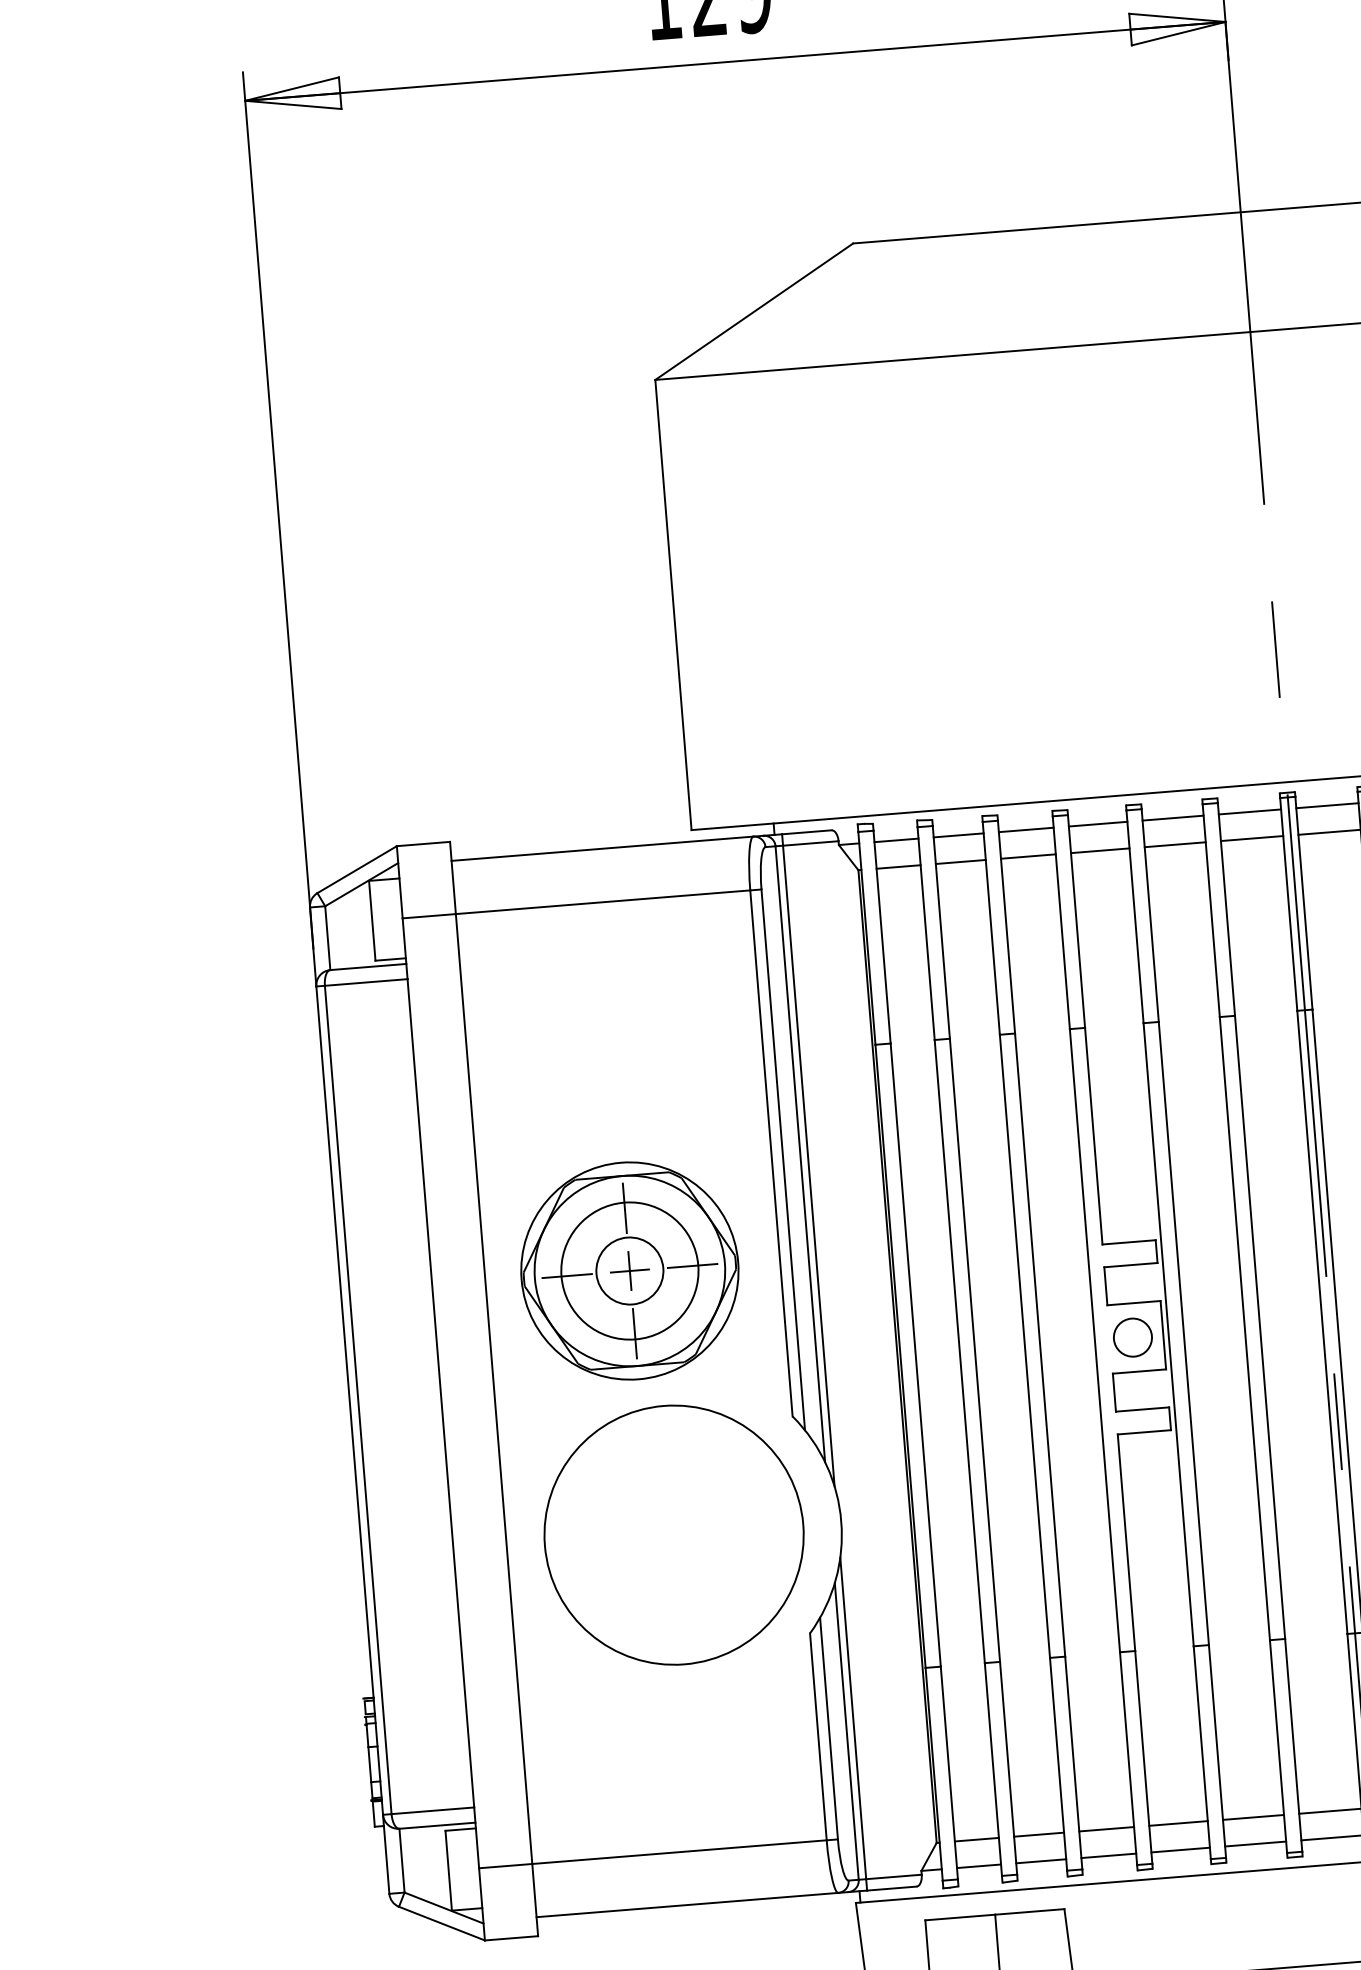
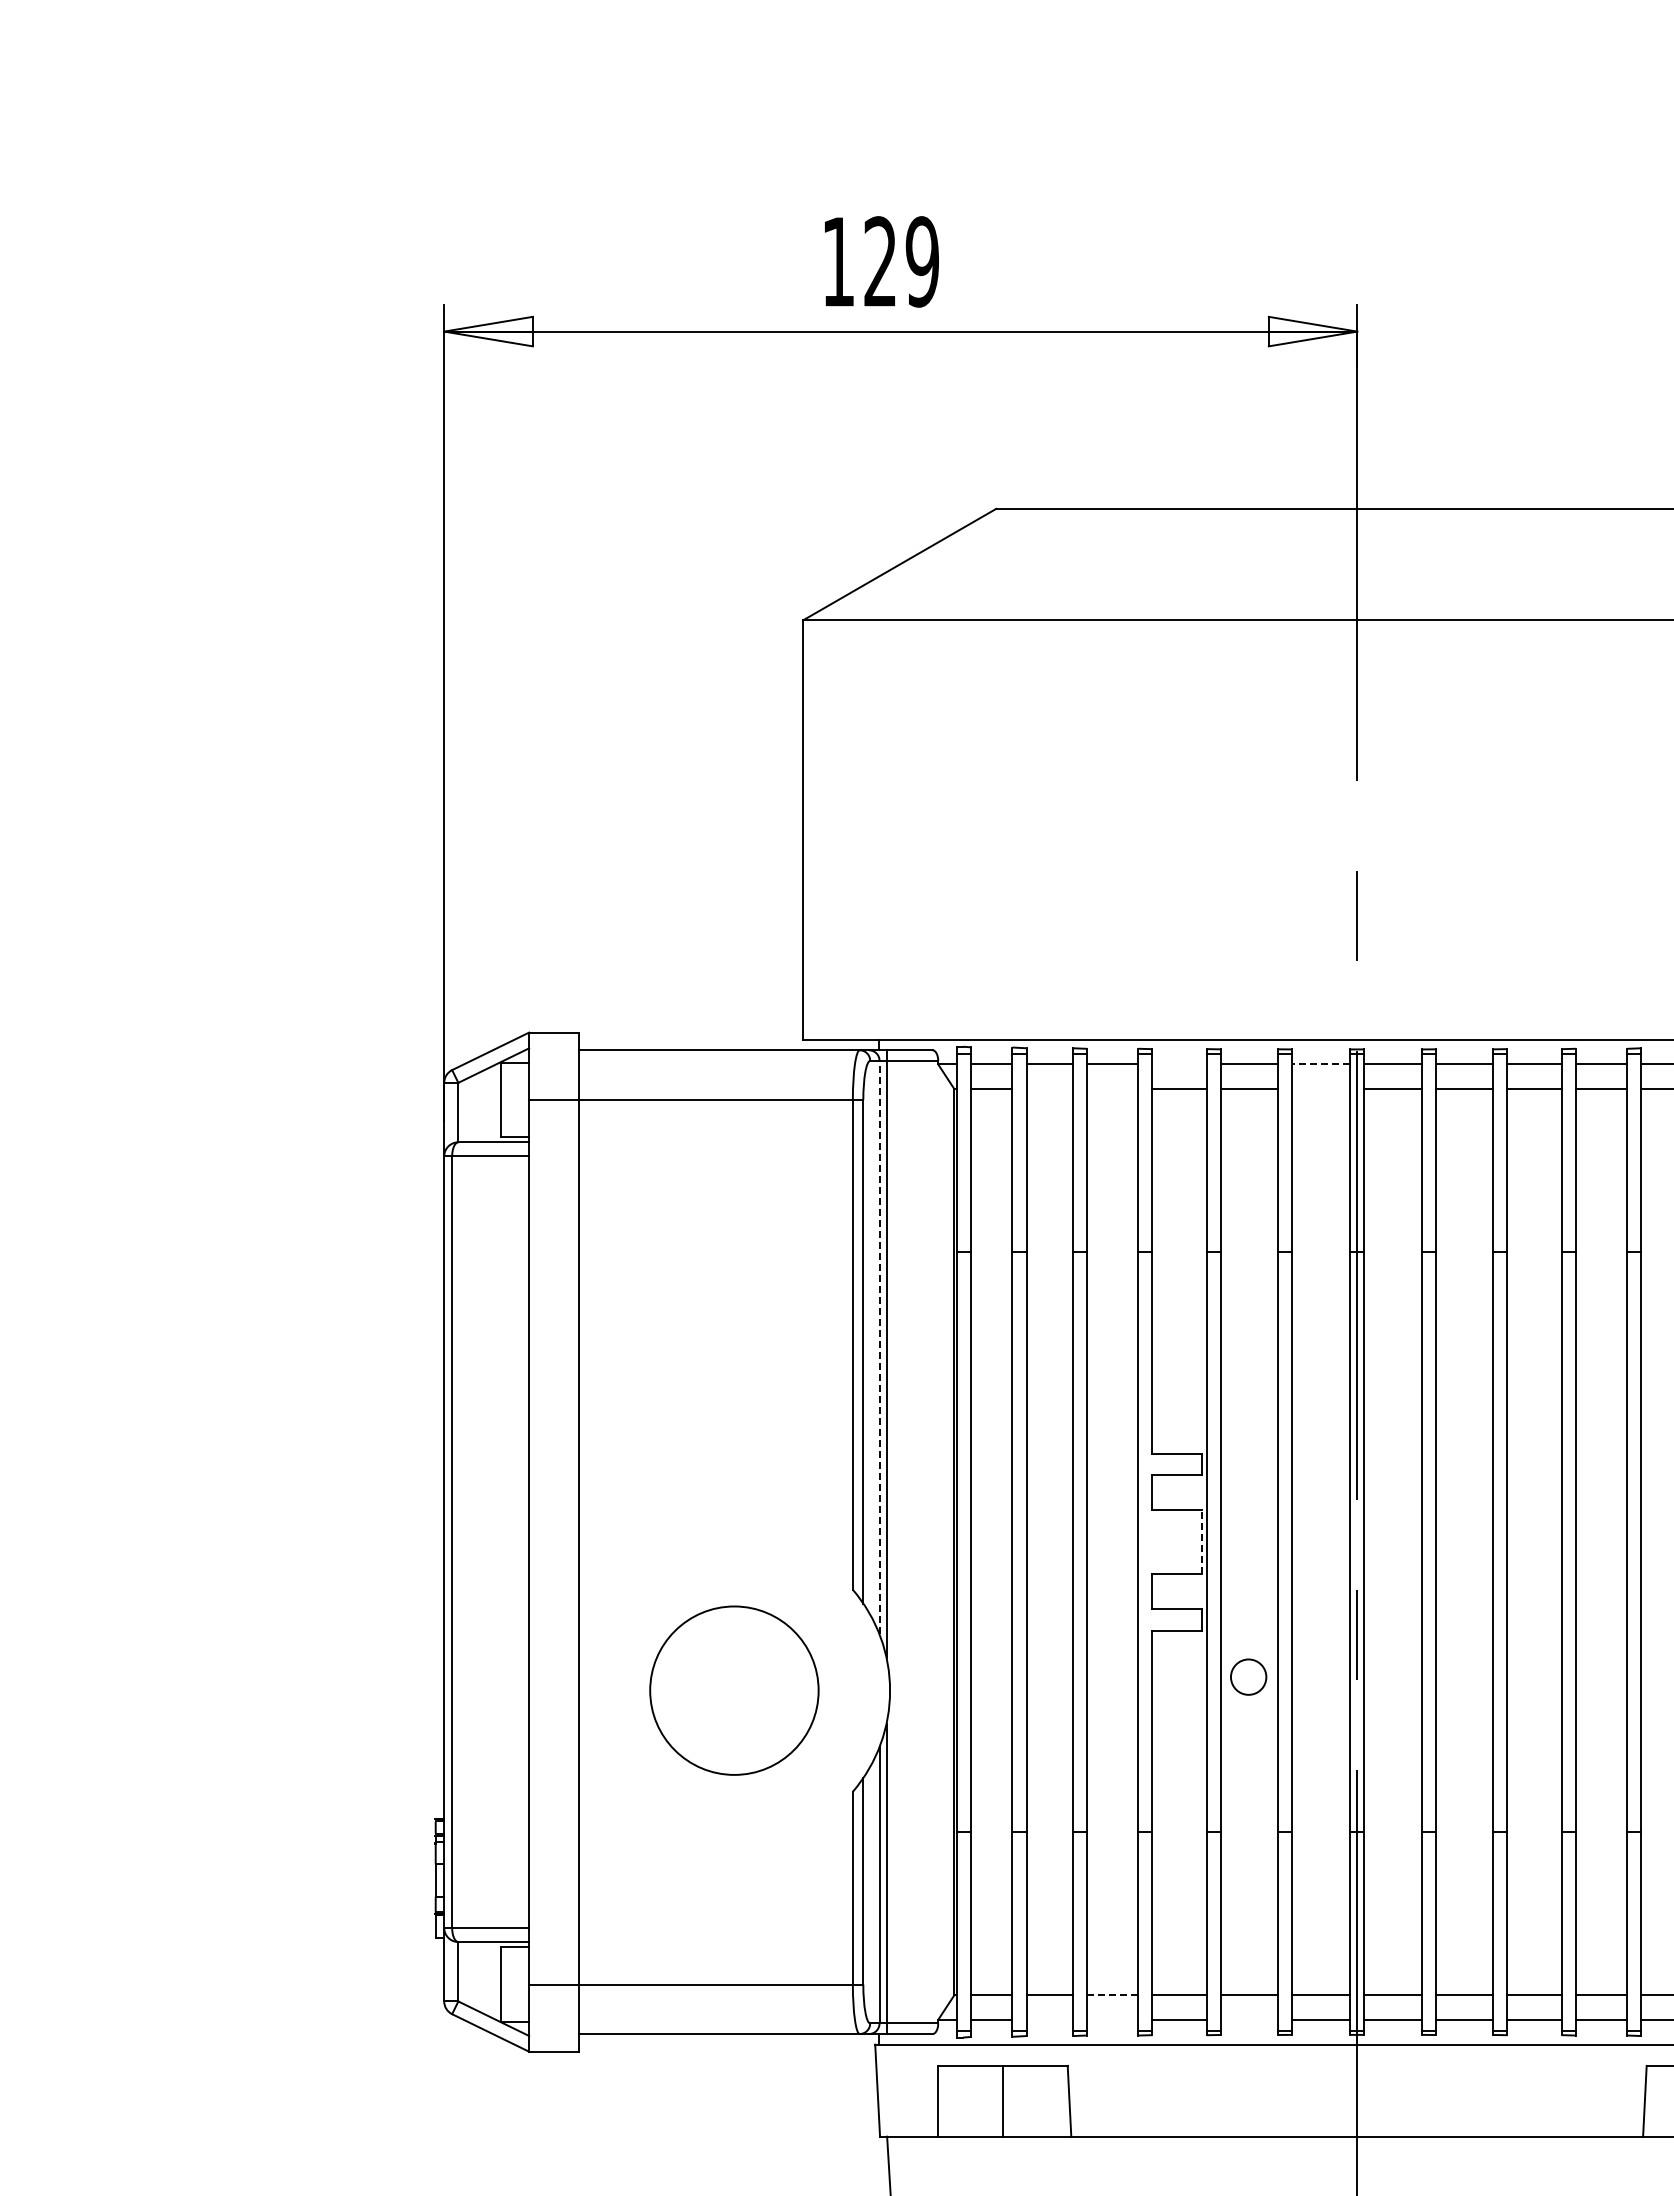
line: (1249, 812) -> (1320, 1064), solid -> dashed
line: (1097, 824) -> (1179, 1064), removed
line: (1252, 838) -> (1321, 1089), removed
line: (1028, 856) -> (1112, 1089), removed
line: (960, 862) -> (1049, 1089), removed
line: (800, 1154) -> (879, 1347), solid -> dashed
part: (629, 1270) -> (712, 1442), removed
line: (1162, 1335) -> (1201, 1542), solid -> dashed
circle: (1132, 1336) -> (1248, 1676), moved
circle: (674, 1534) -> (734, 1690), size x0.7
line: (1106, 1829) -> (1112, 1995), solid -> dashed
line: (1255, 1843) -> (1249, 2019), removed
line: (1108, 1855) -> (1112, 2019), removed
line: (1040, 1860) -> (1049, 2019), removed

